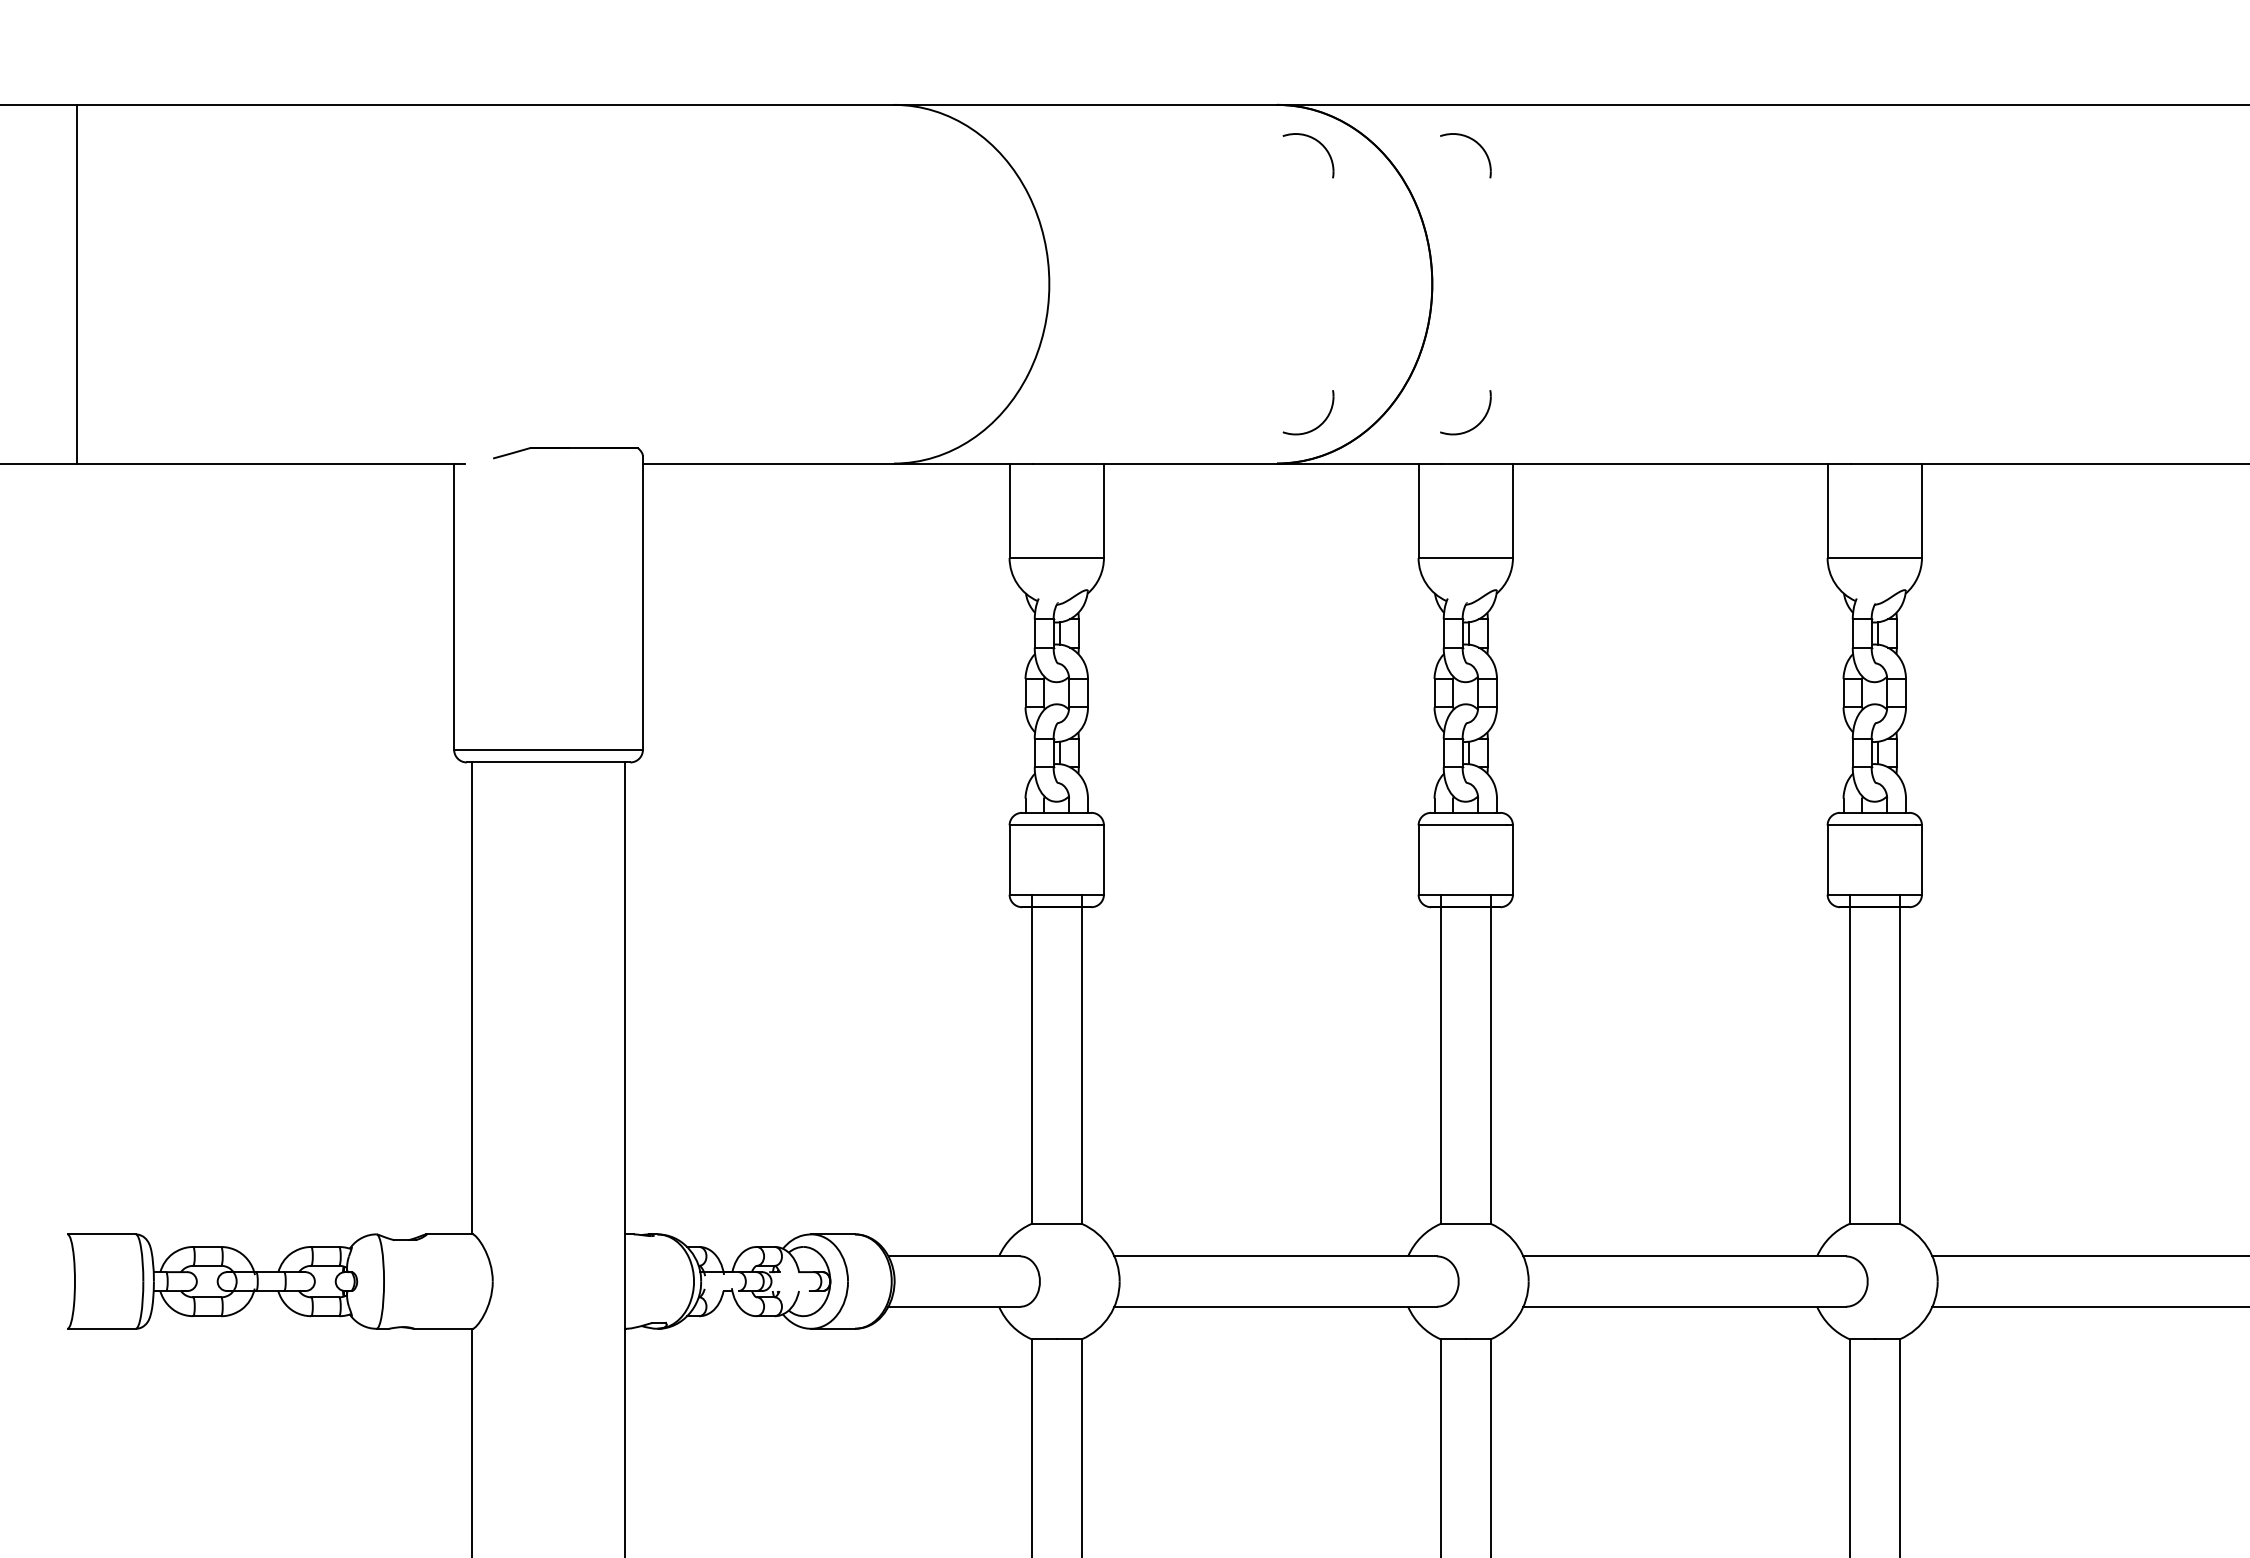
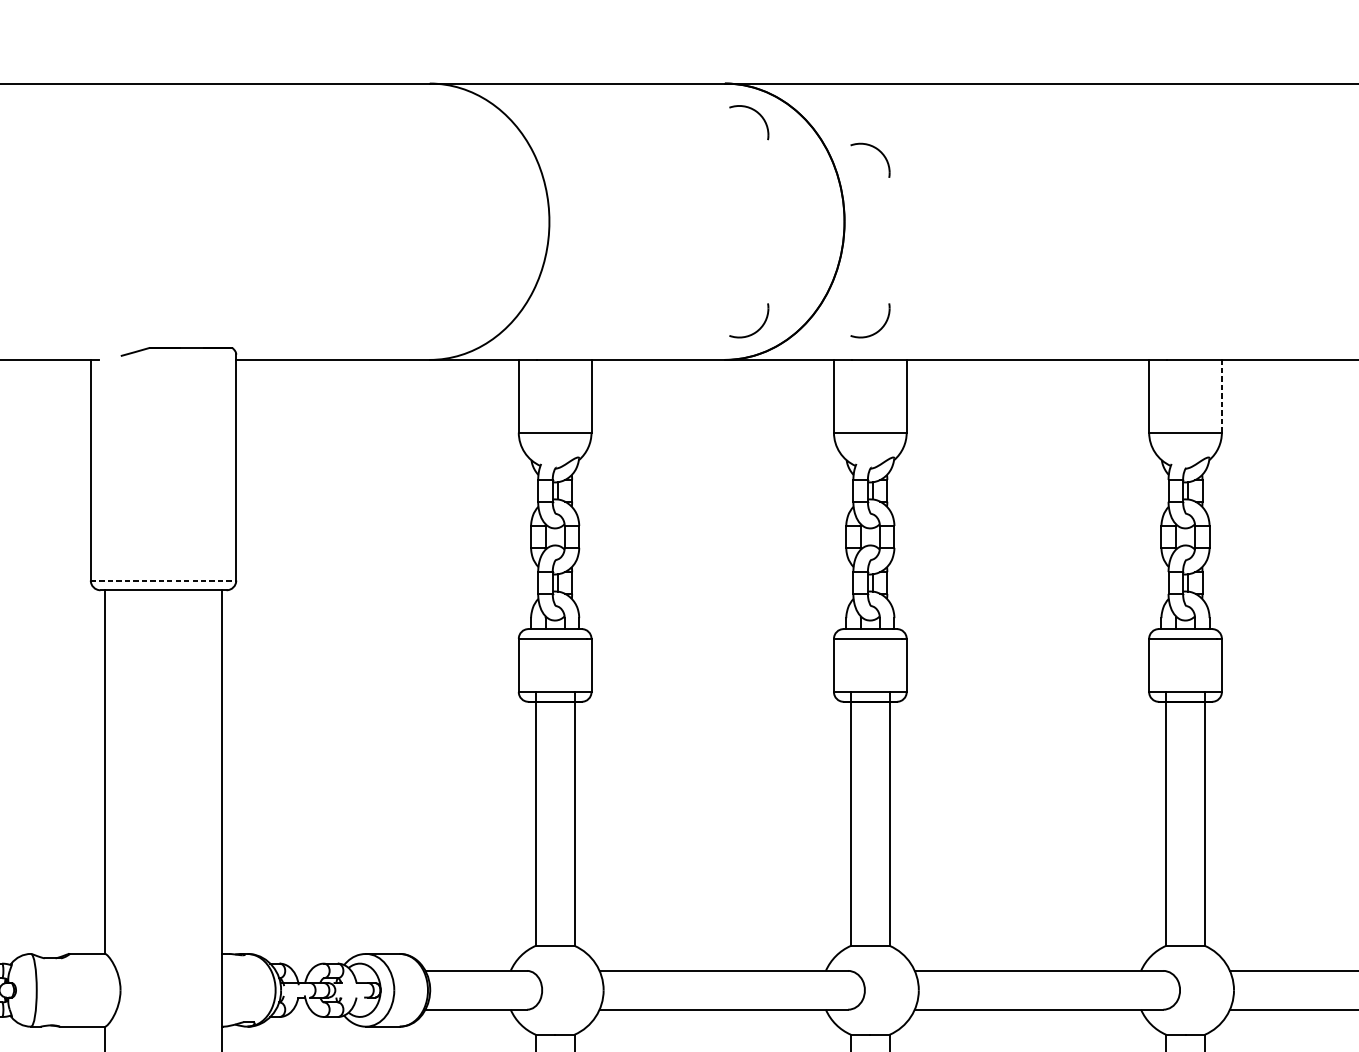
part: (1473, 141) -> (876, 149), moved
line: (1921, 510) -> (1221, 396), solid -> dashed
line: (549, 749) -> (164, 580), solid -> dashed

